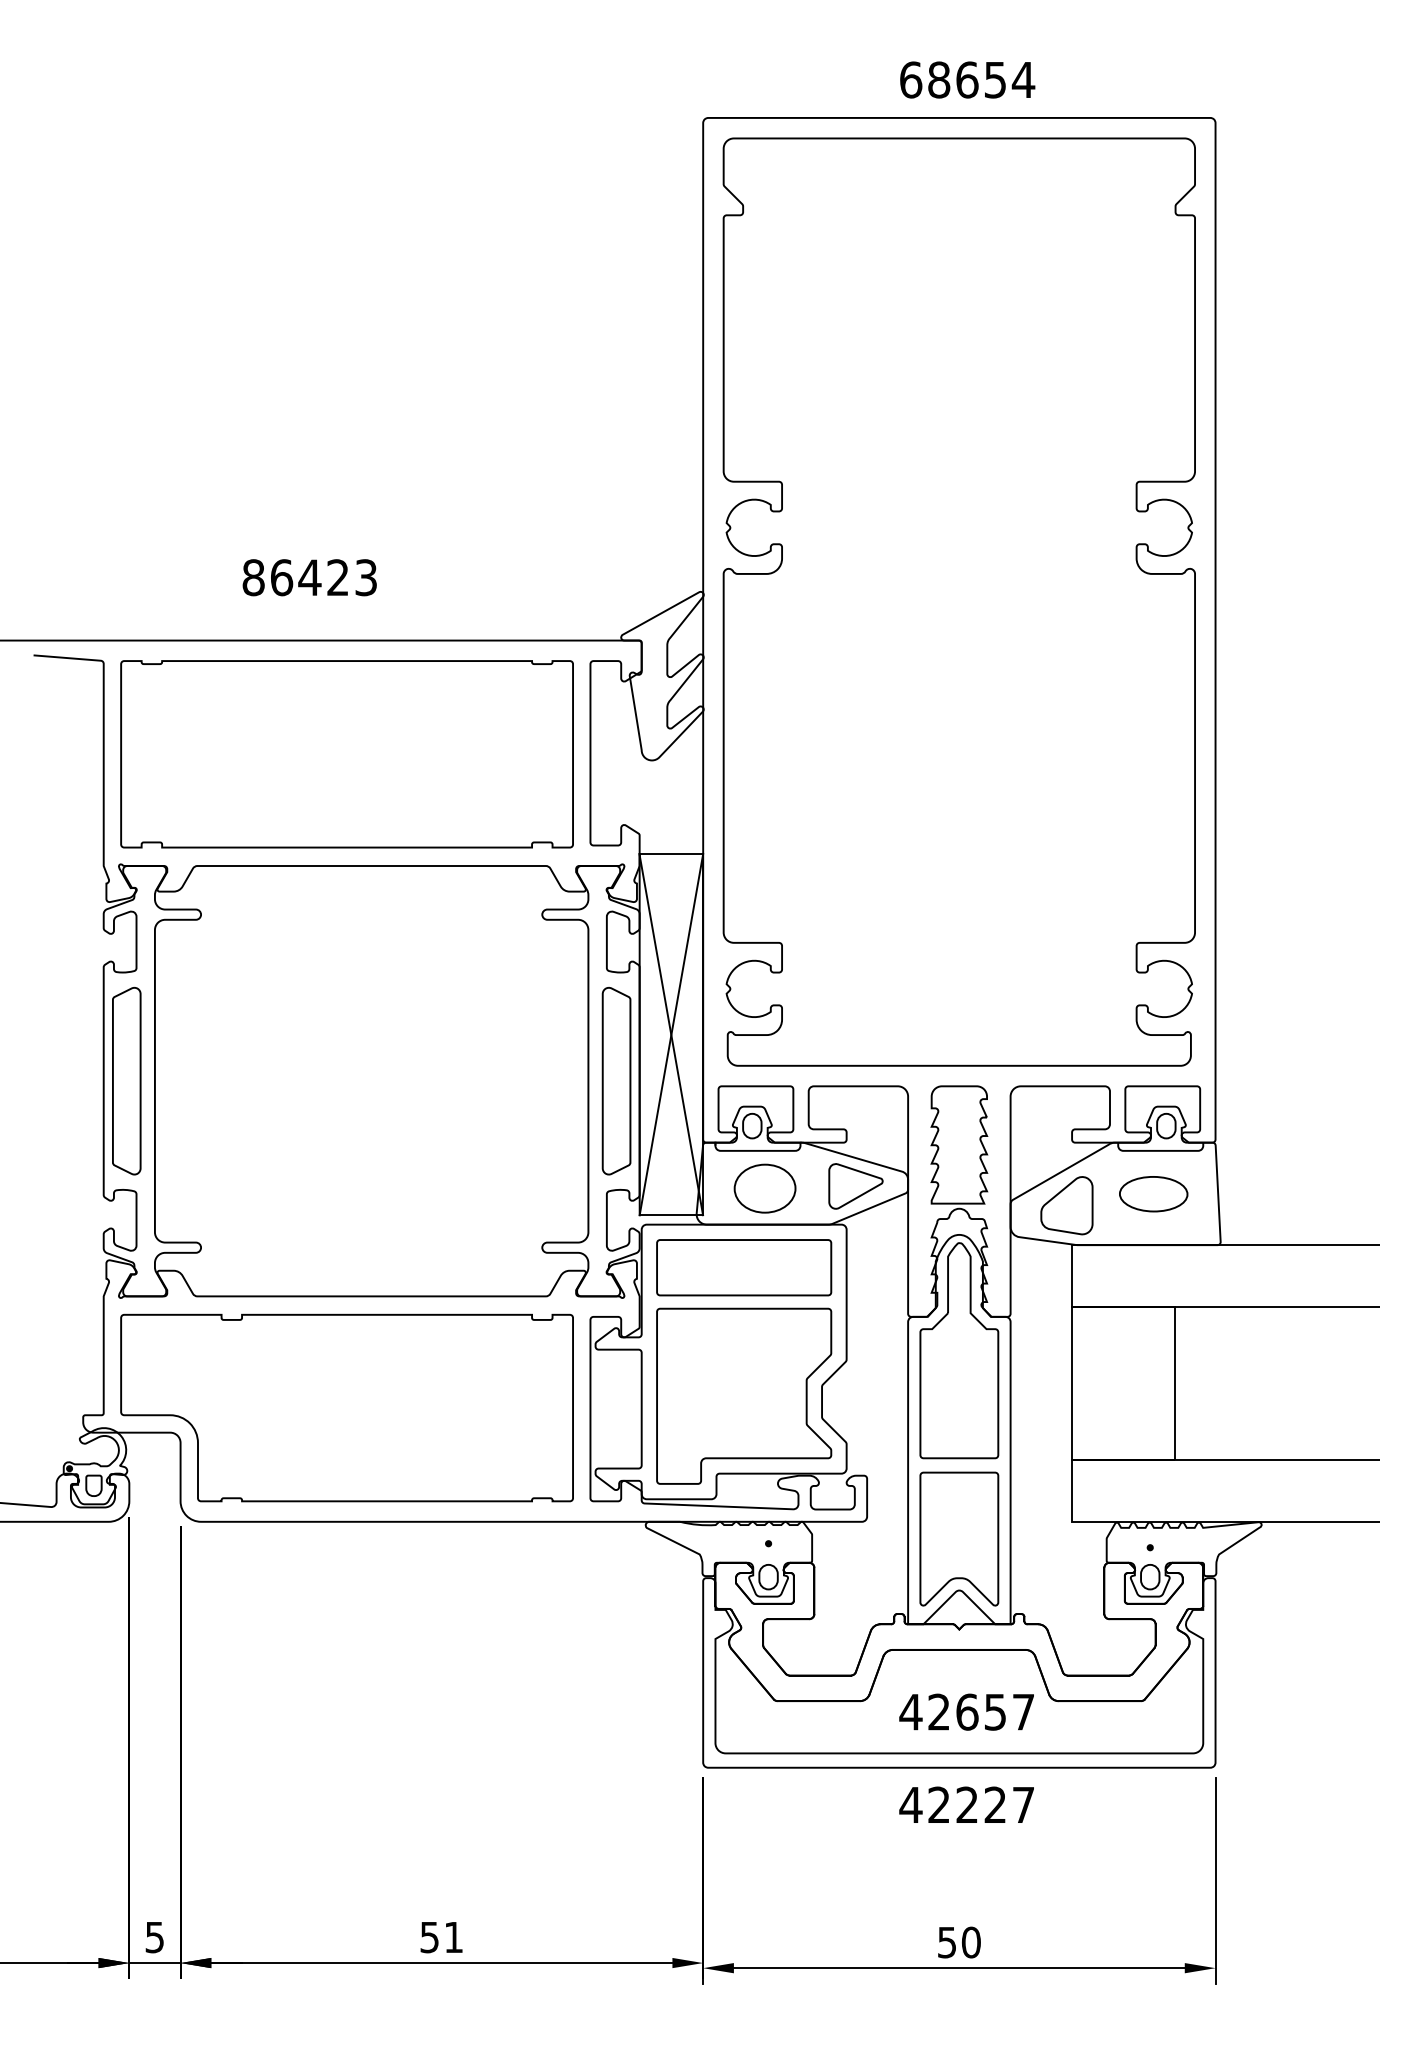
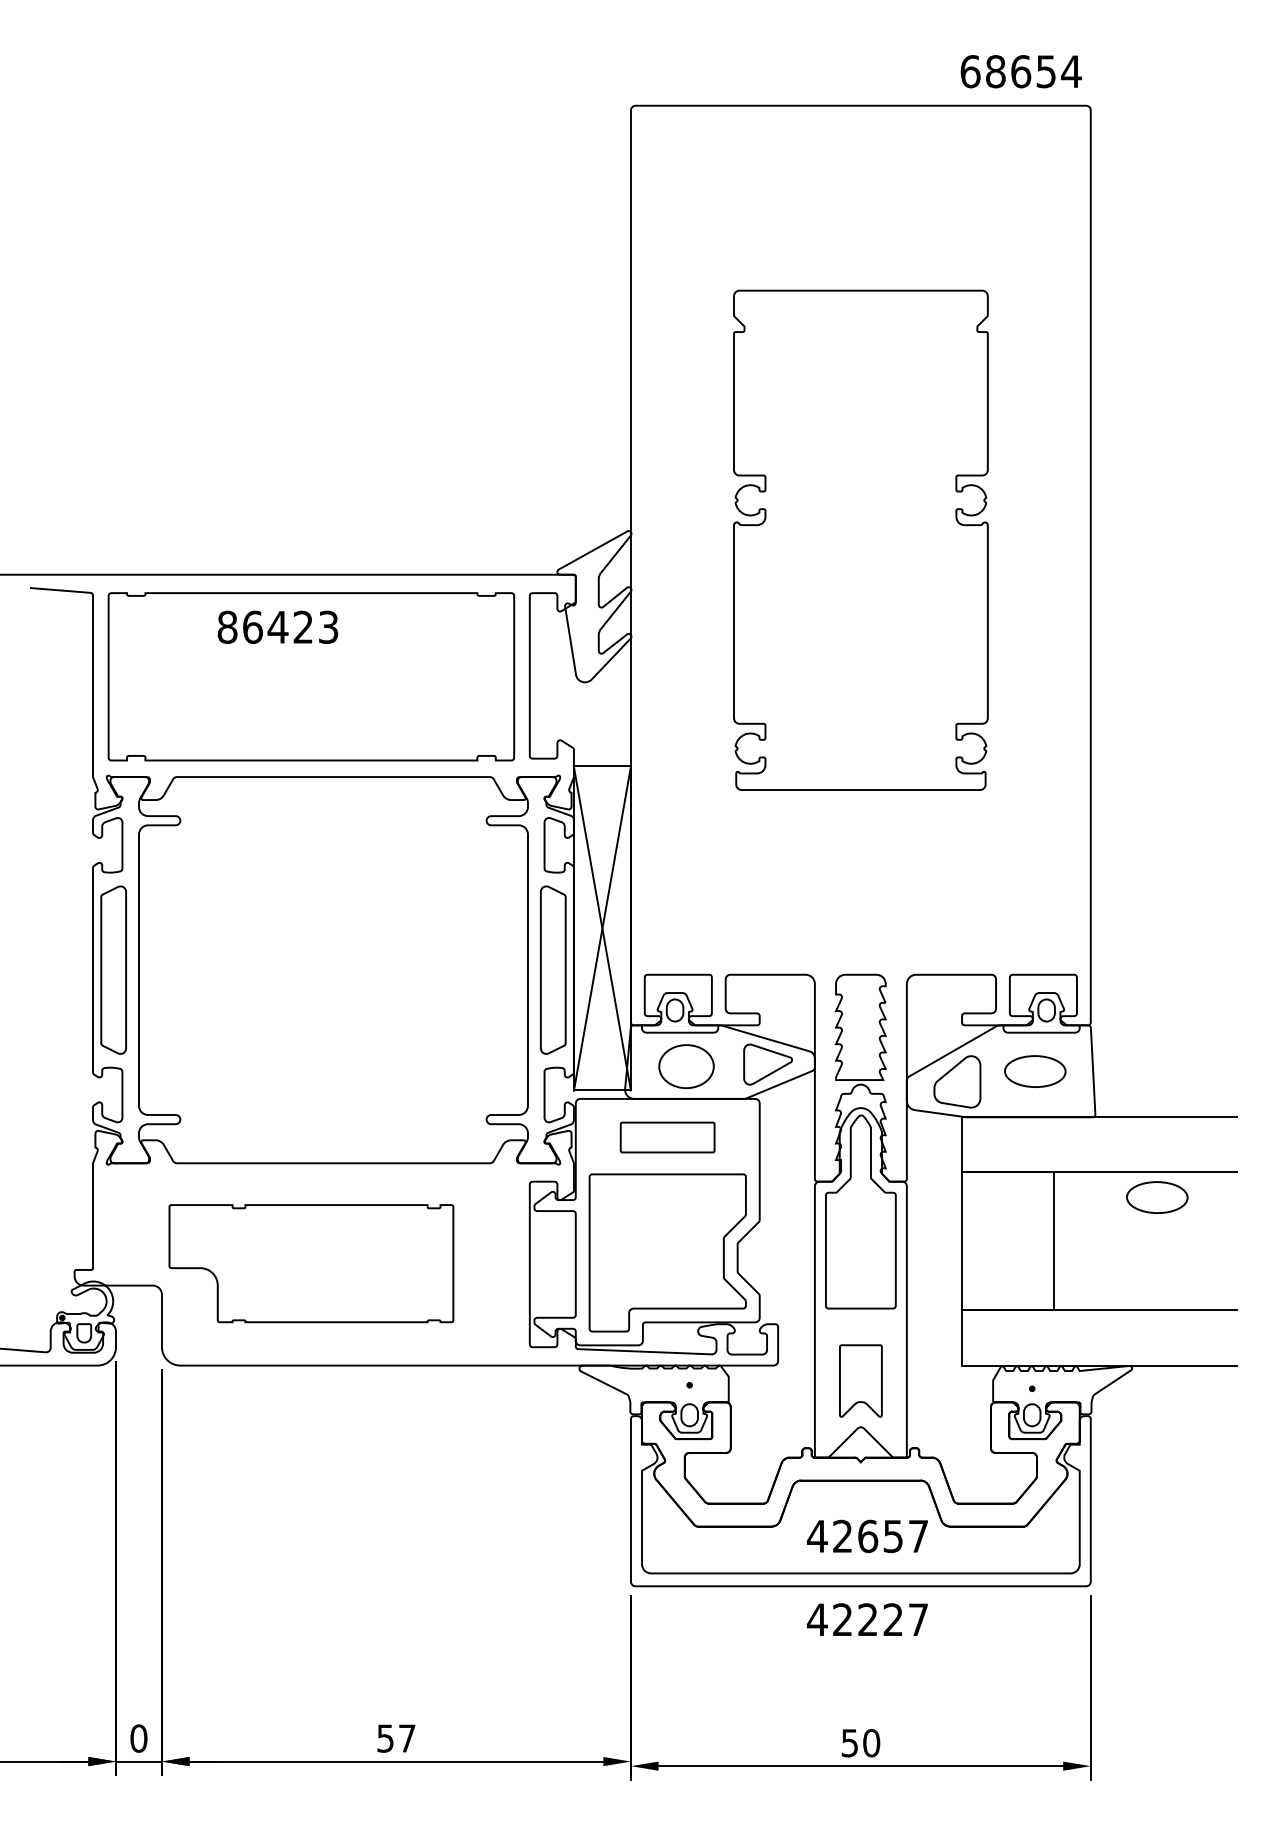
text: (966, 79) -> (1020, 71), moved
text: (309, 576) -> (277, 626), moved
part: (958, 602) -> (860, 540), size x0.6
part: (743, 1267) -> (667, 1137), size x0.6
part: (1289, 1334) -> (1157, 1197), added
part: (347, 1408) -> (311, 1263), size x0.7
part: (958, 1538) -> (860, 1380), size x0.6
text: (154, 1937) -> (138, 1738), 5 -> 0
text: (454, 1937) -> (407, 1738), 51 -> 57

